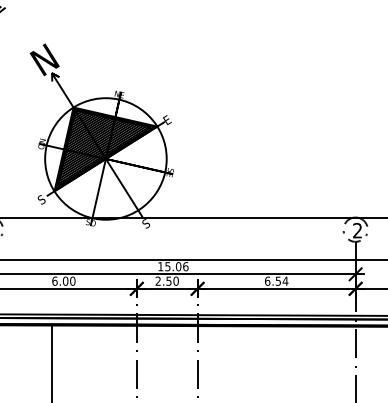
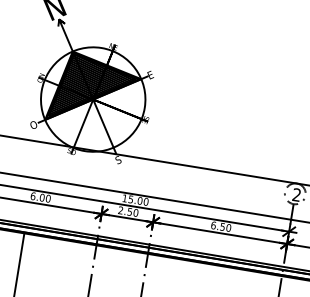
text: (41, 199) -> (33, 125), S -> O
text: (185, 266) -> (145, 201), 15.06 -> 15.00
text: (285, 280) -> (228, 227), 6.54 -> 6.50

